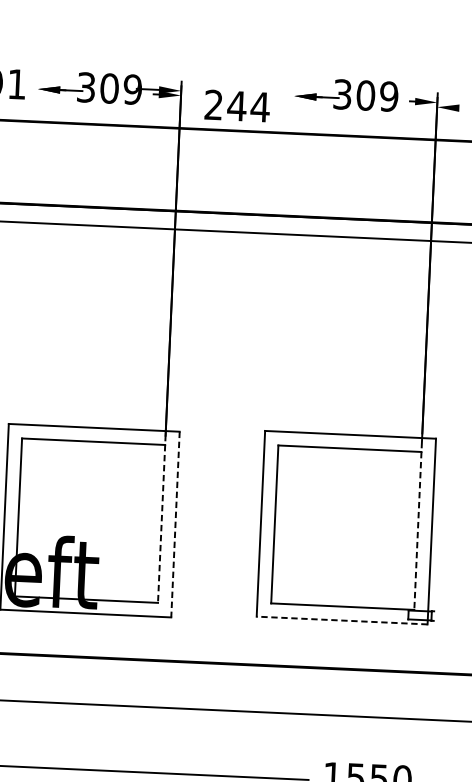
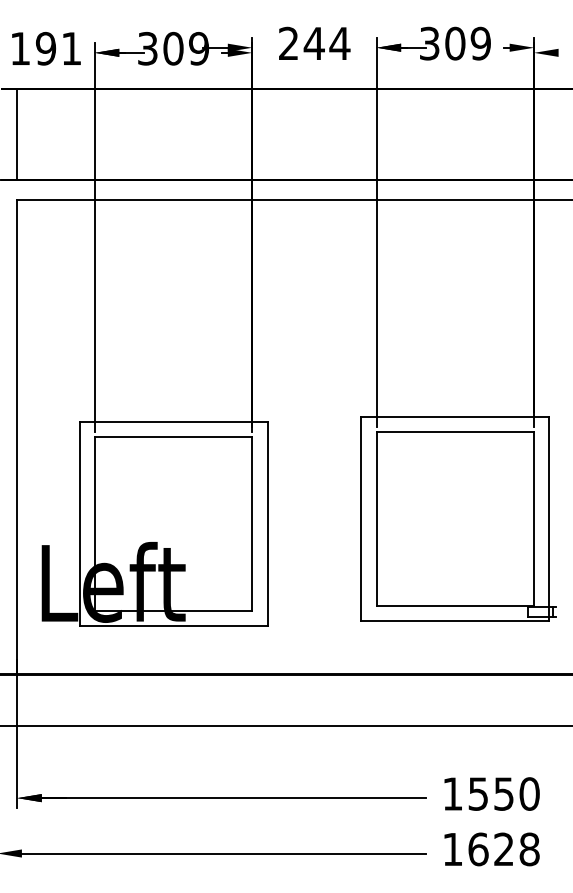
text: (237, 105) -> (314, 42), moved
line: (30, 256) -> (94, 237), added
line: (286, 263) -> (376, 232), added
line: (161, 524) -> (252, 524), dashed -> solid
line: (175, 524) -> (267, 524), dashed -> solid
line: (418, 531) -> (534, 519), dashed -> solid
line: (341, 620) -> (454, 621), dashed -> solid

